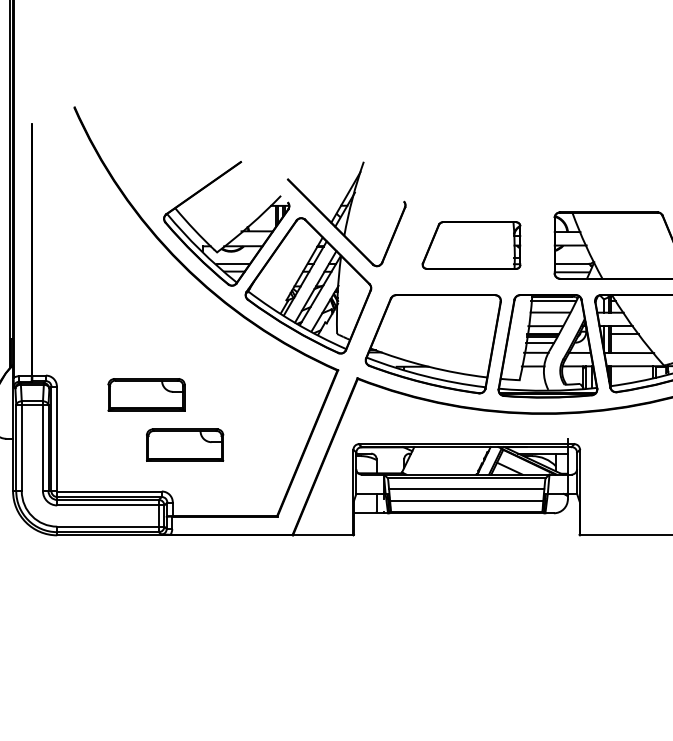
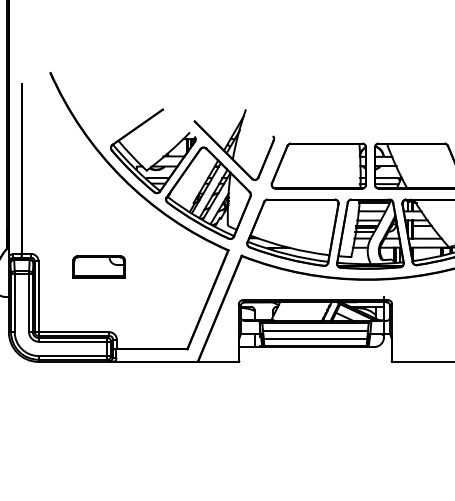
part: (471, 244) -> (318, 165), size x1.43
part: (184, 444) -> (124, 300), removed

